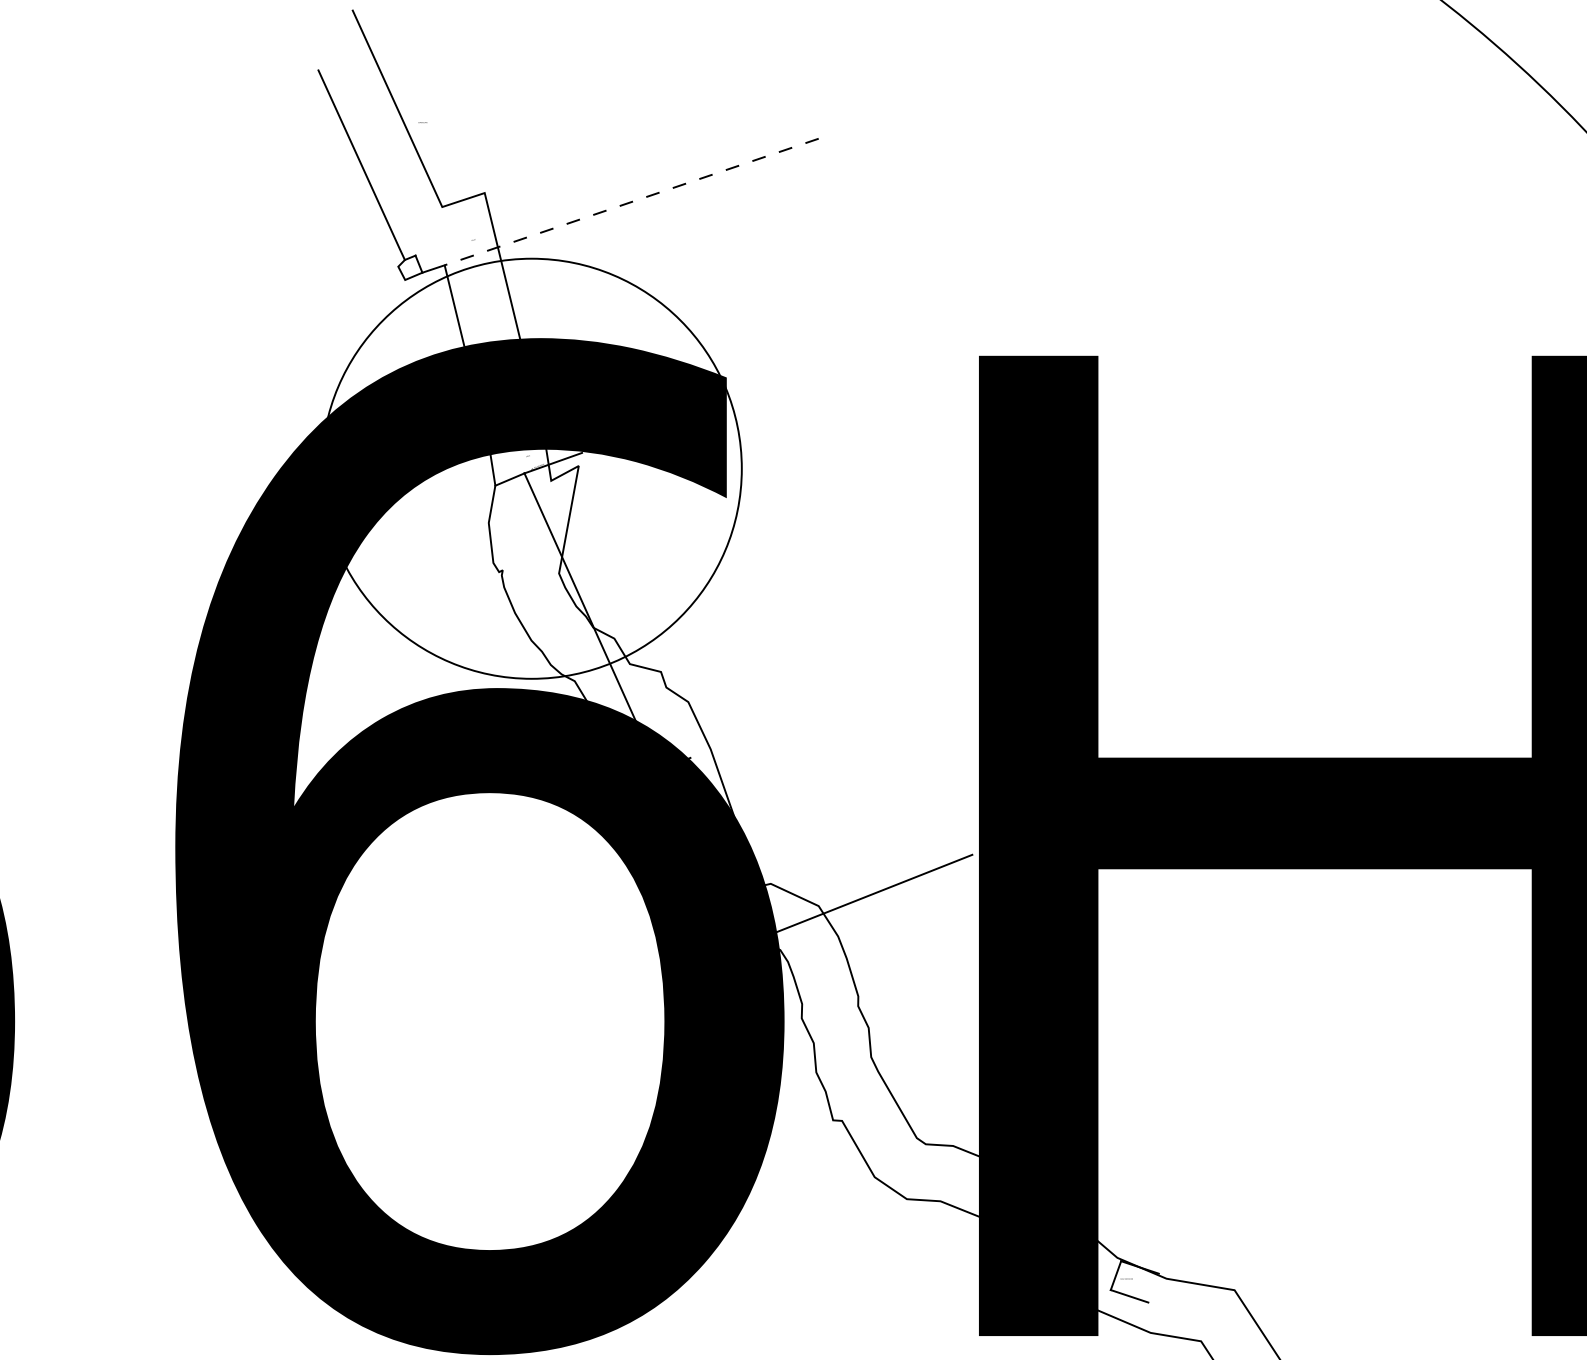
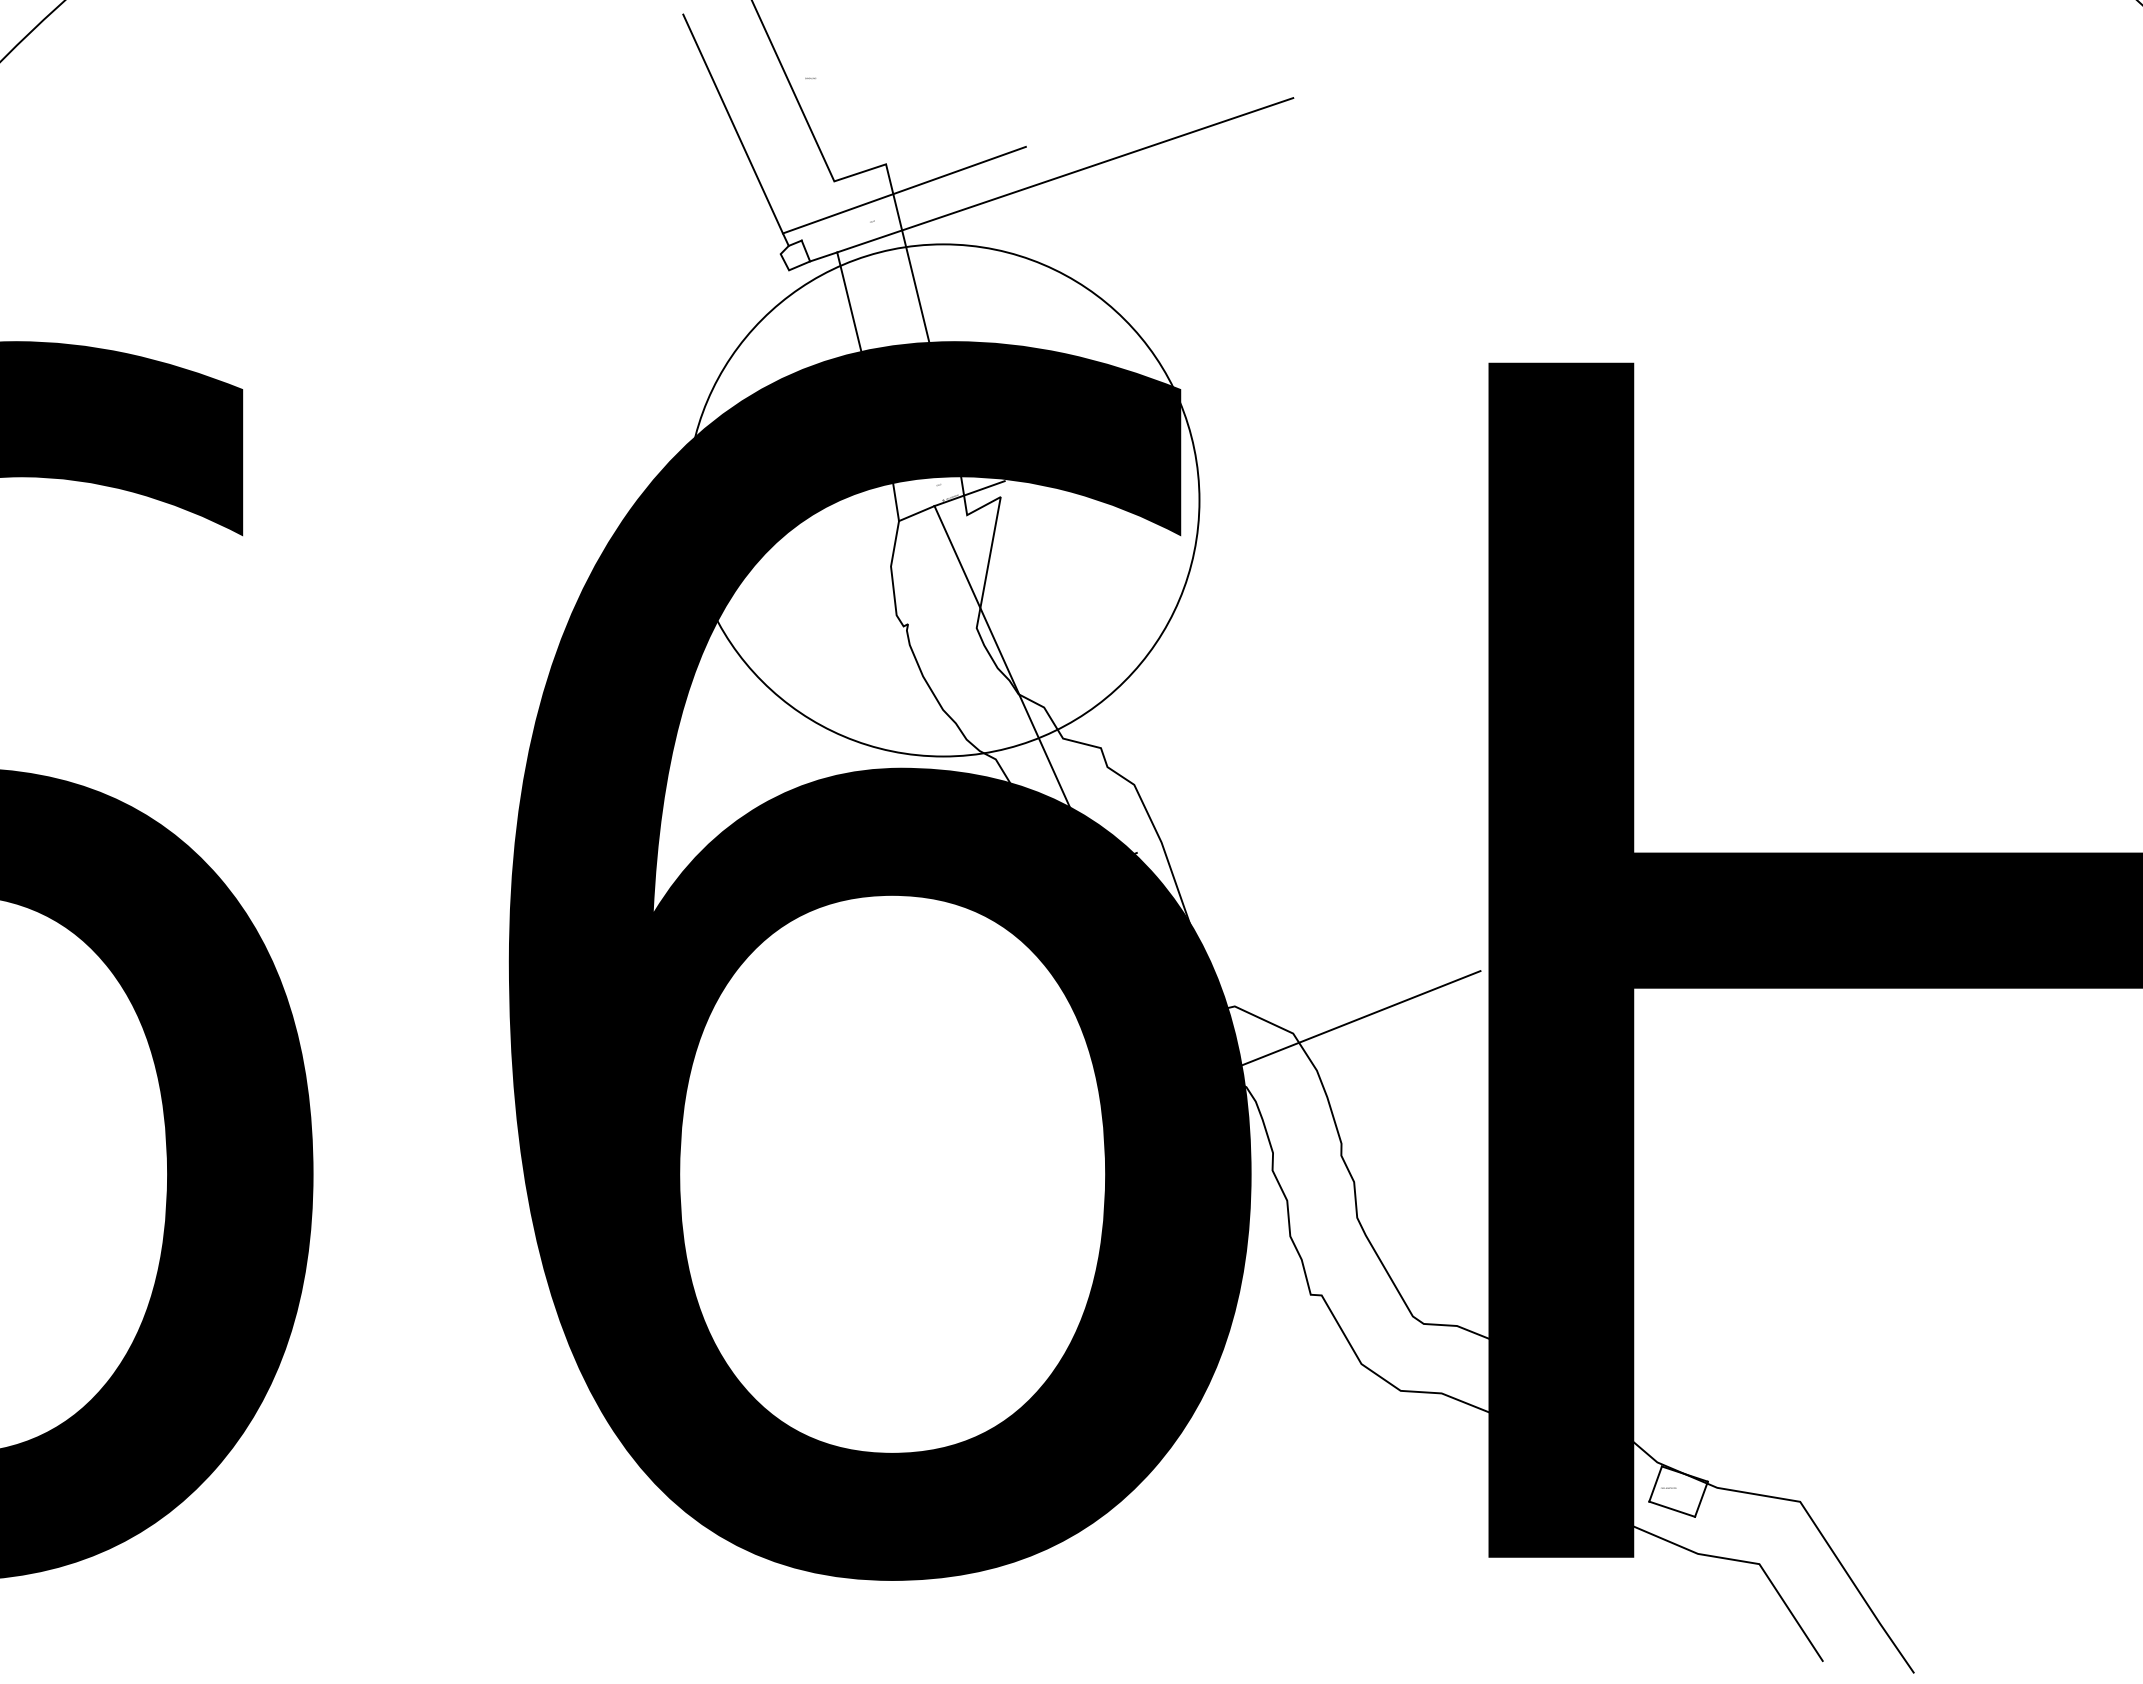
line: (631, 202) -> (1065, 175), dashed -> solid
line: (499, 213) -> (903, 189), added
line: (1153, 1287) -> (1701, 1498), added

